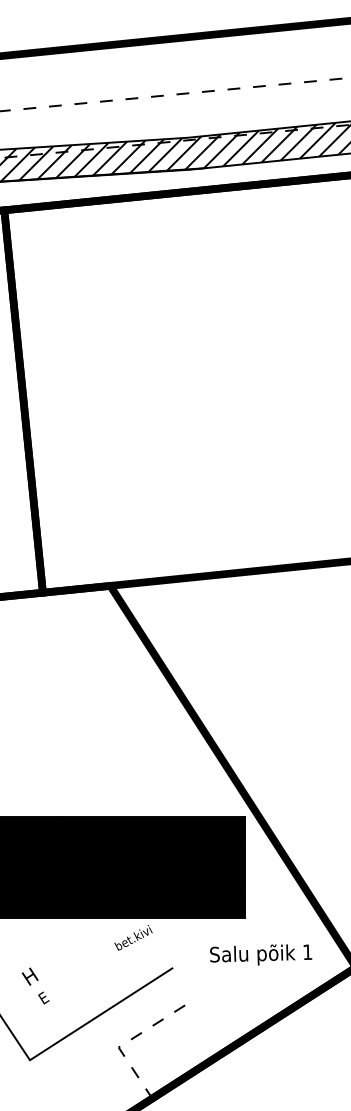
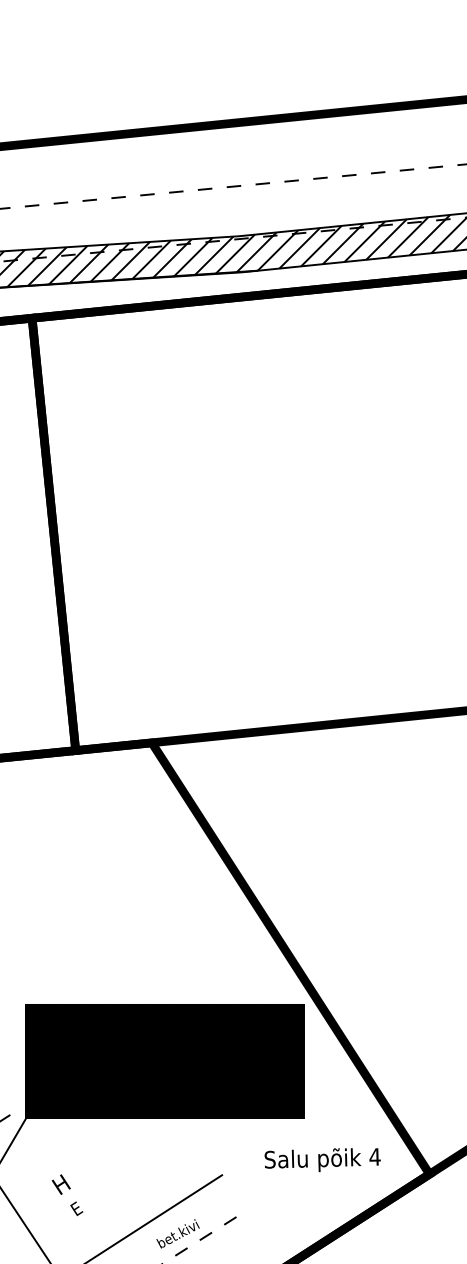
text: (132, 937) -> (177, 1233), moved
text: (307, 951) -> (374, 1156), 1 -> 4

